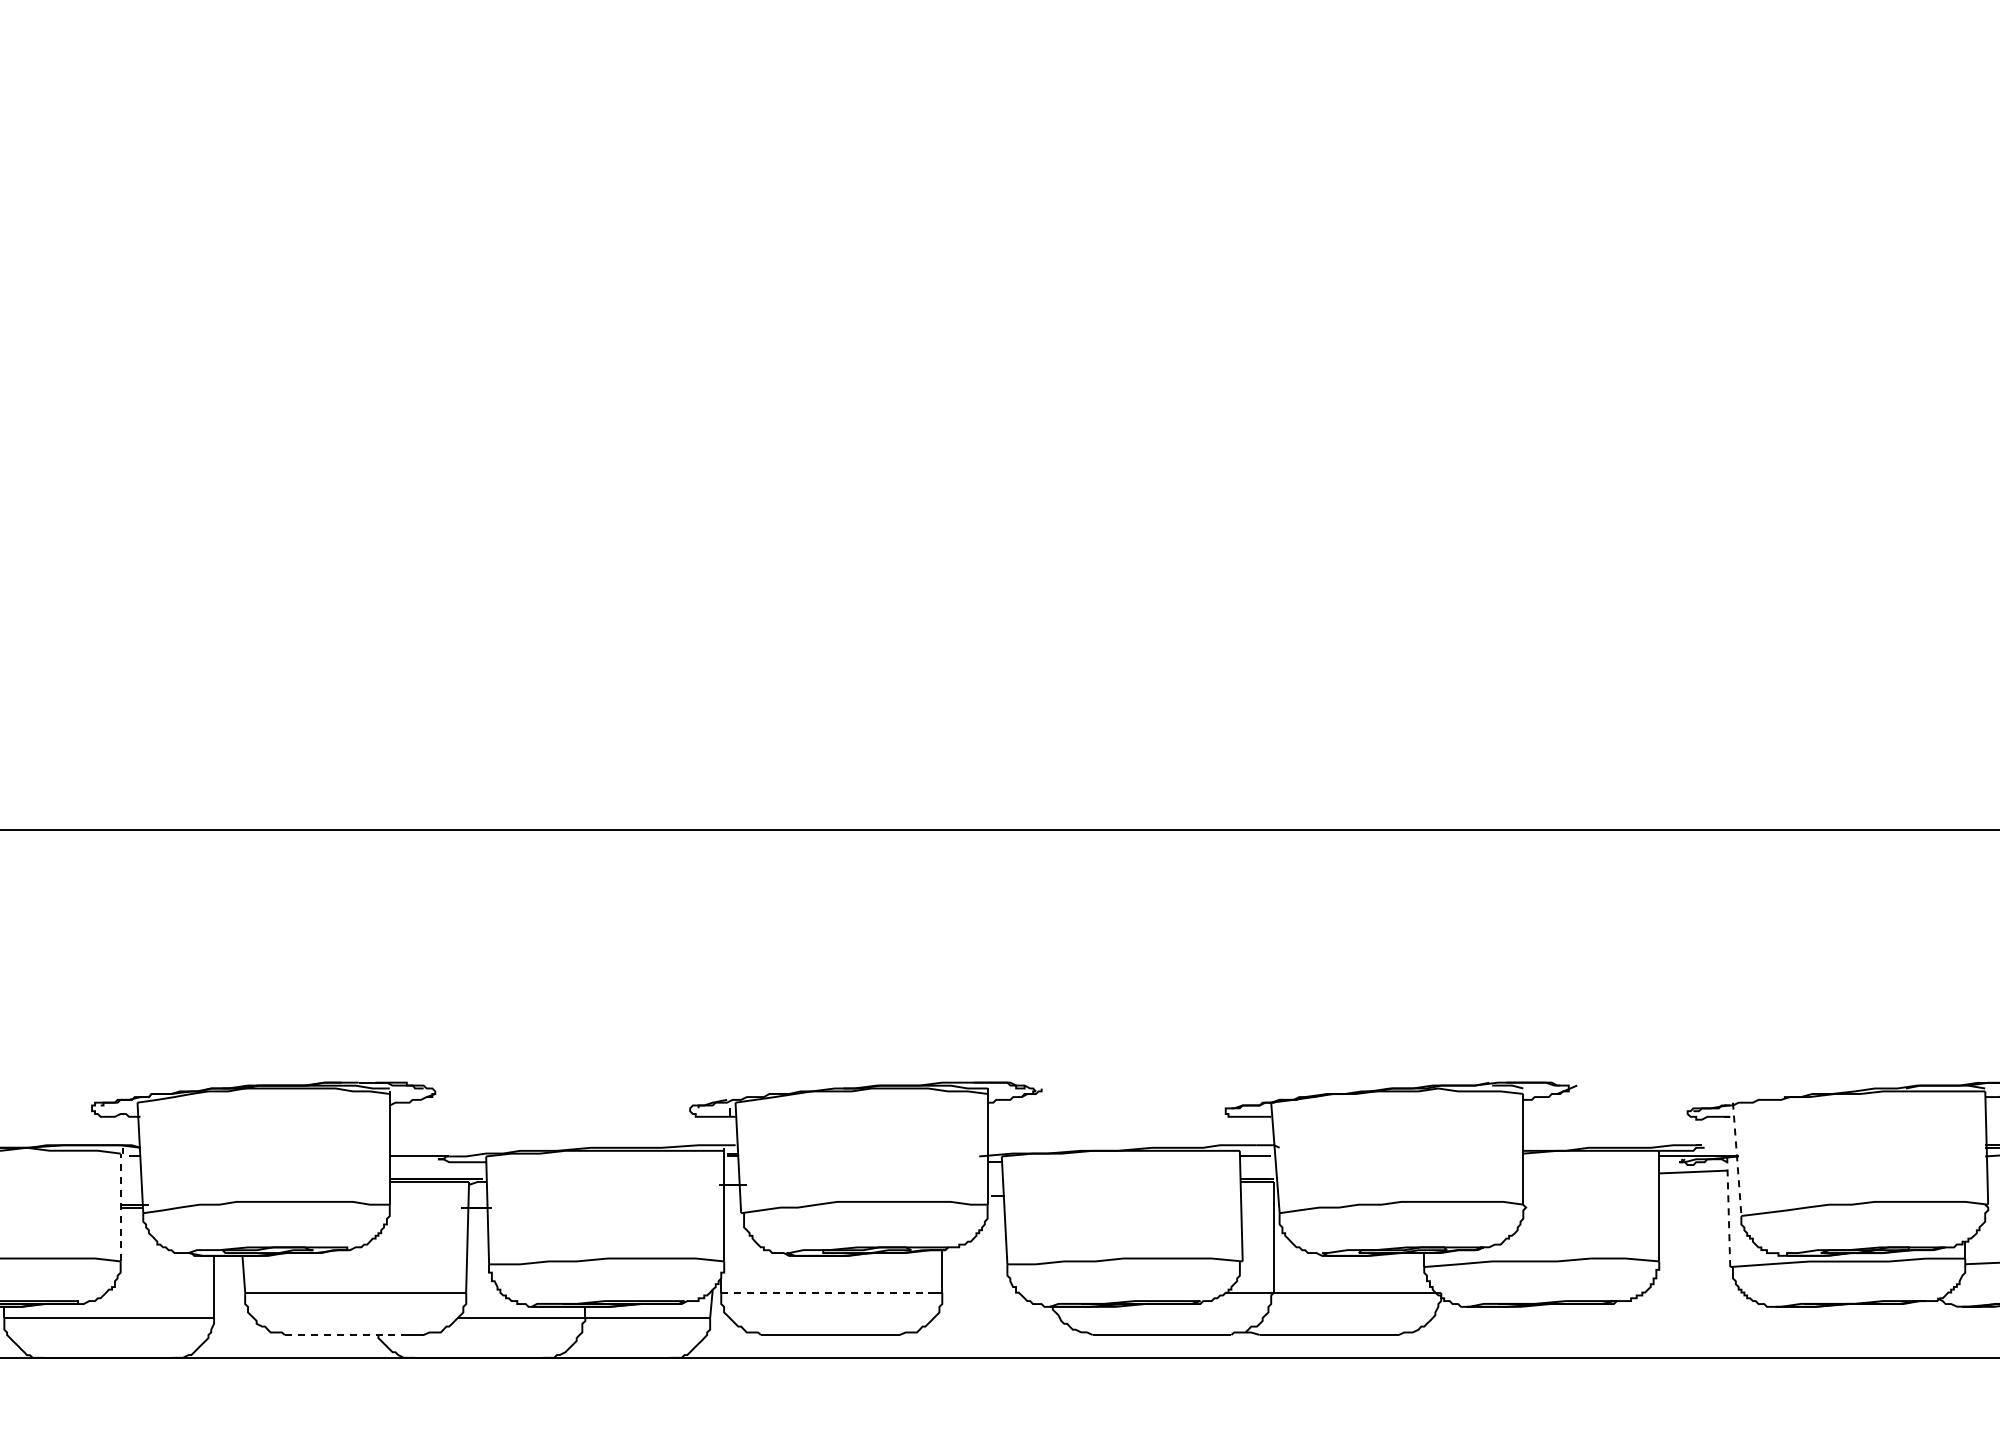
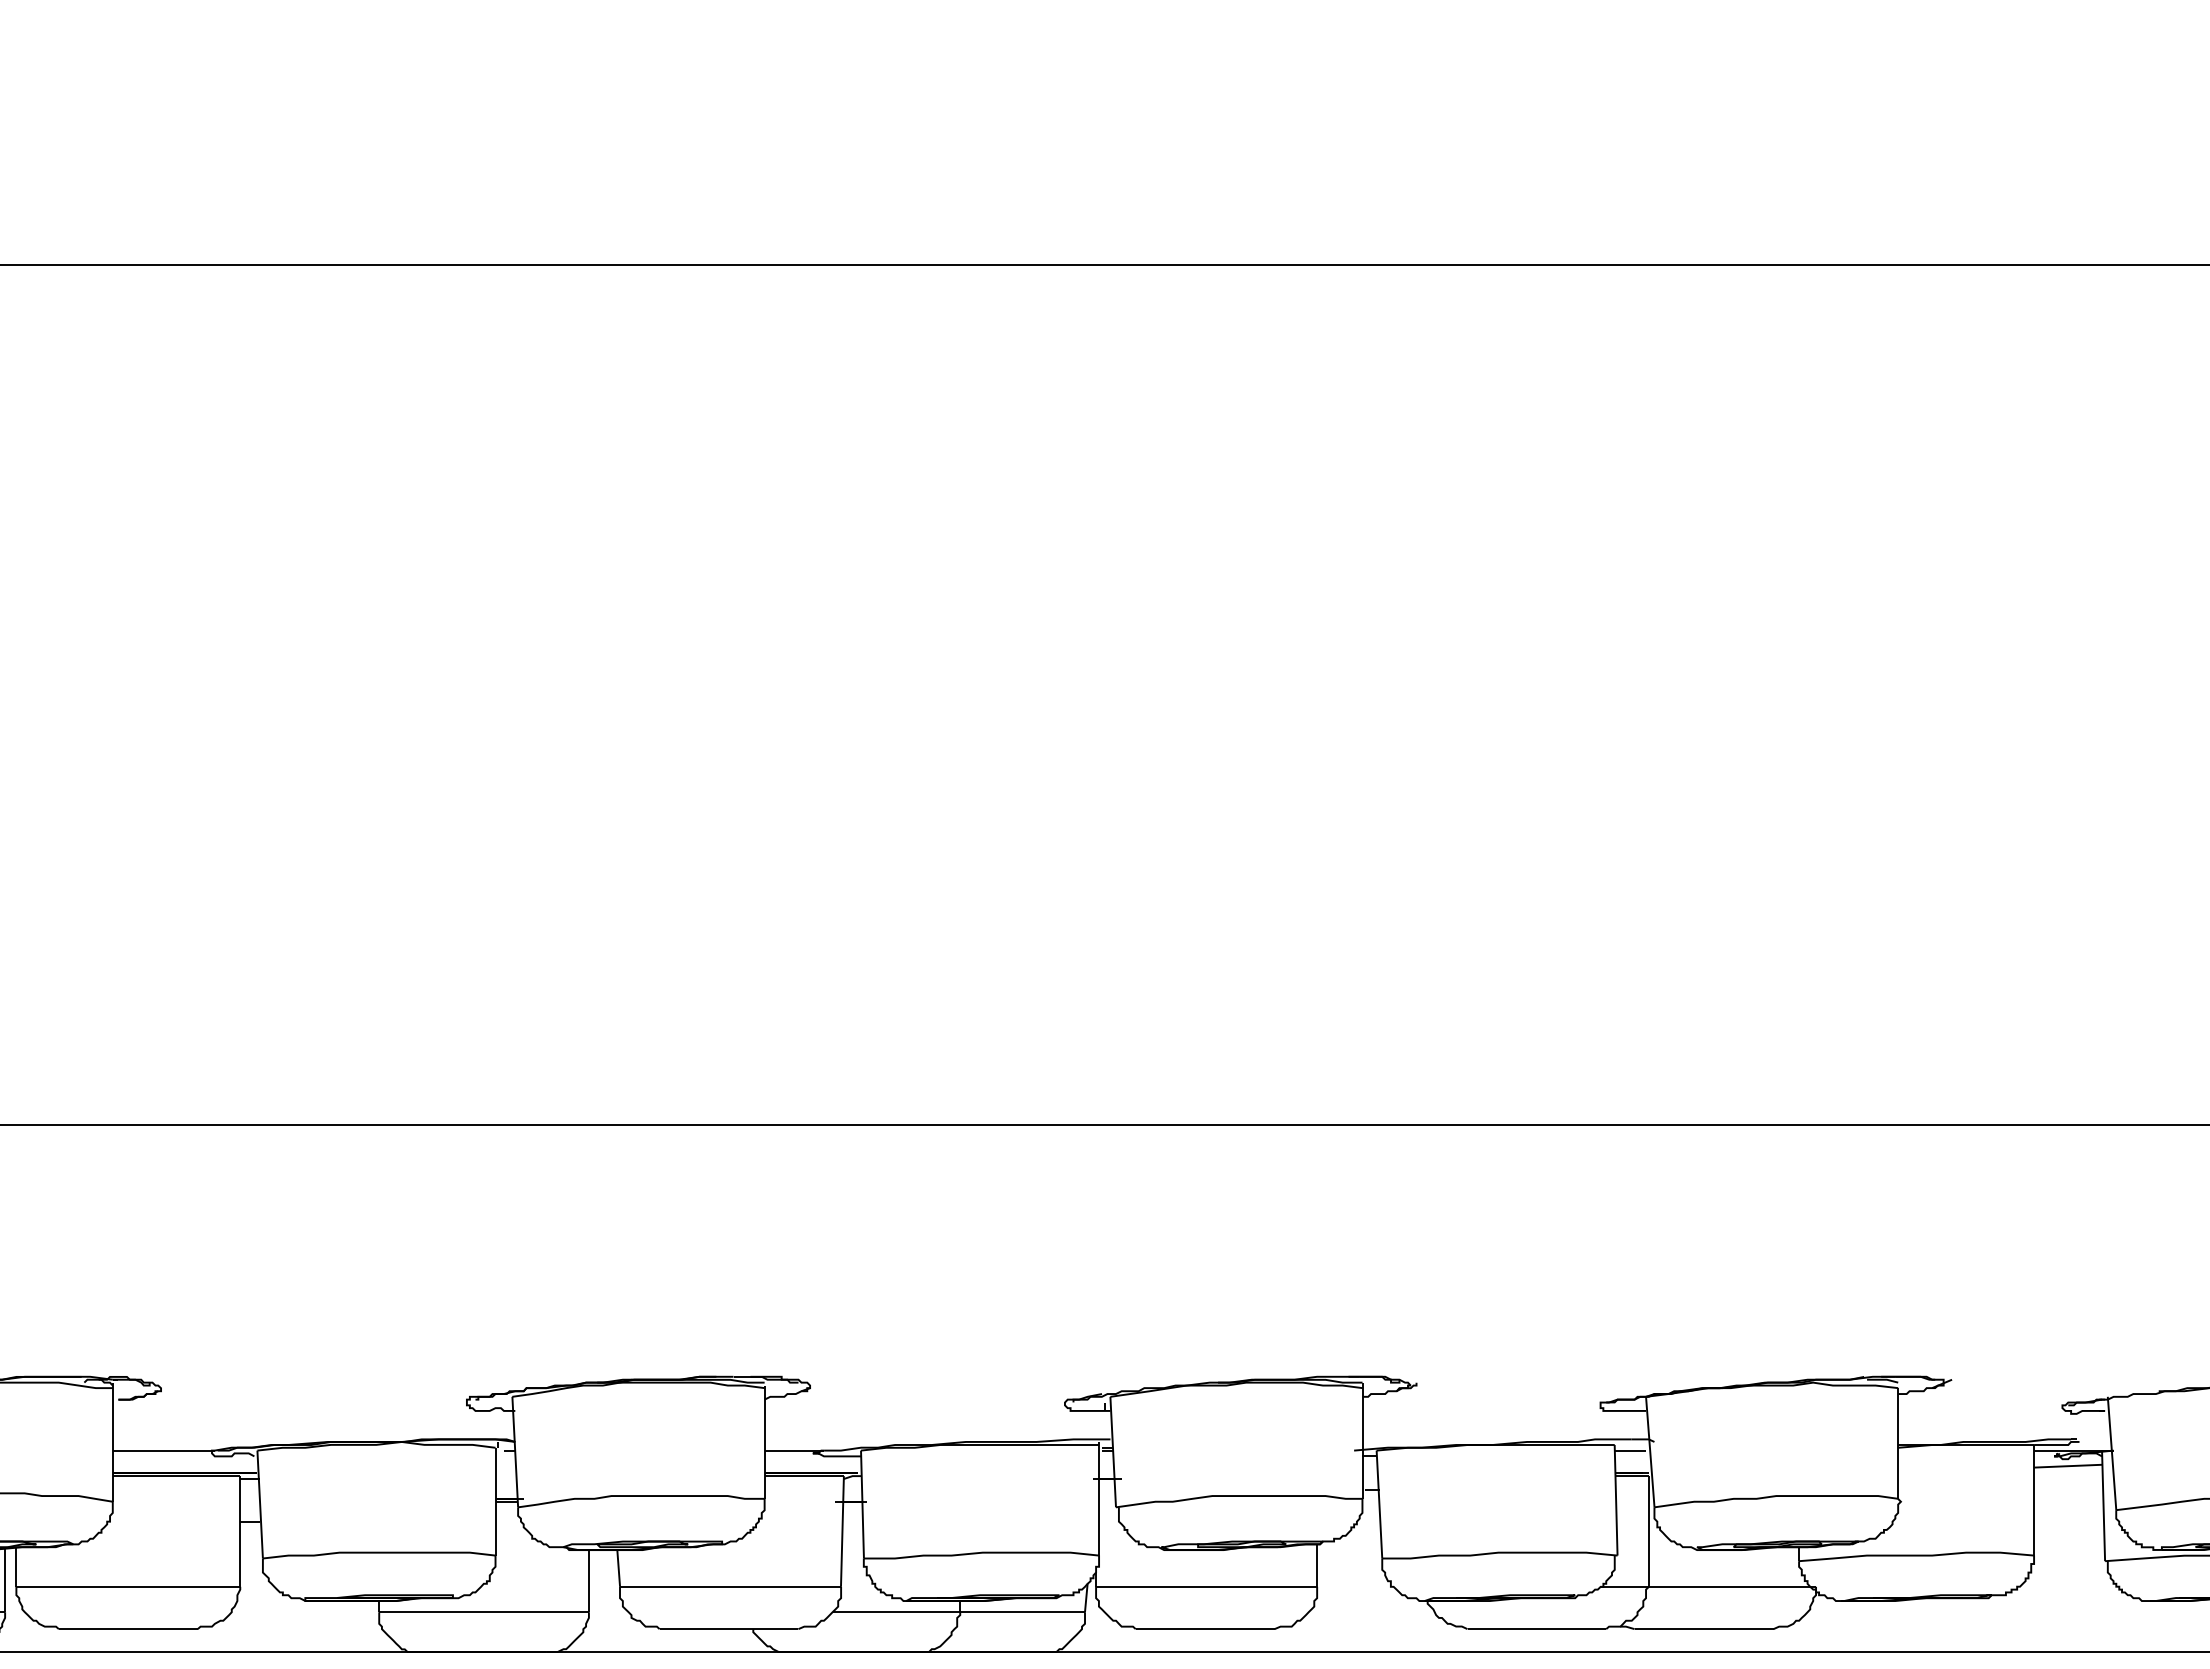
line: (1737, 1159) -> (2112, 1453), dashed -> solid
line: (120, 1207) -> (495, 1501), dashed -> solid
line: (1728, 1212) -> (2103, 1506), dashed -> solid
line: (824, 1292) -> (1199, 1586), dashed -> solid
line: (346, 1335) -> (721, 1629), dashed -> solid

